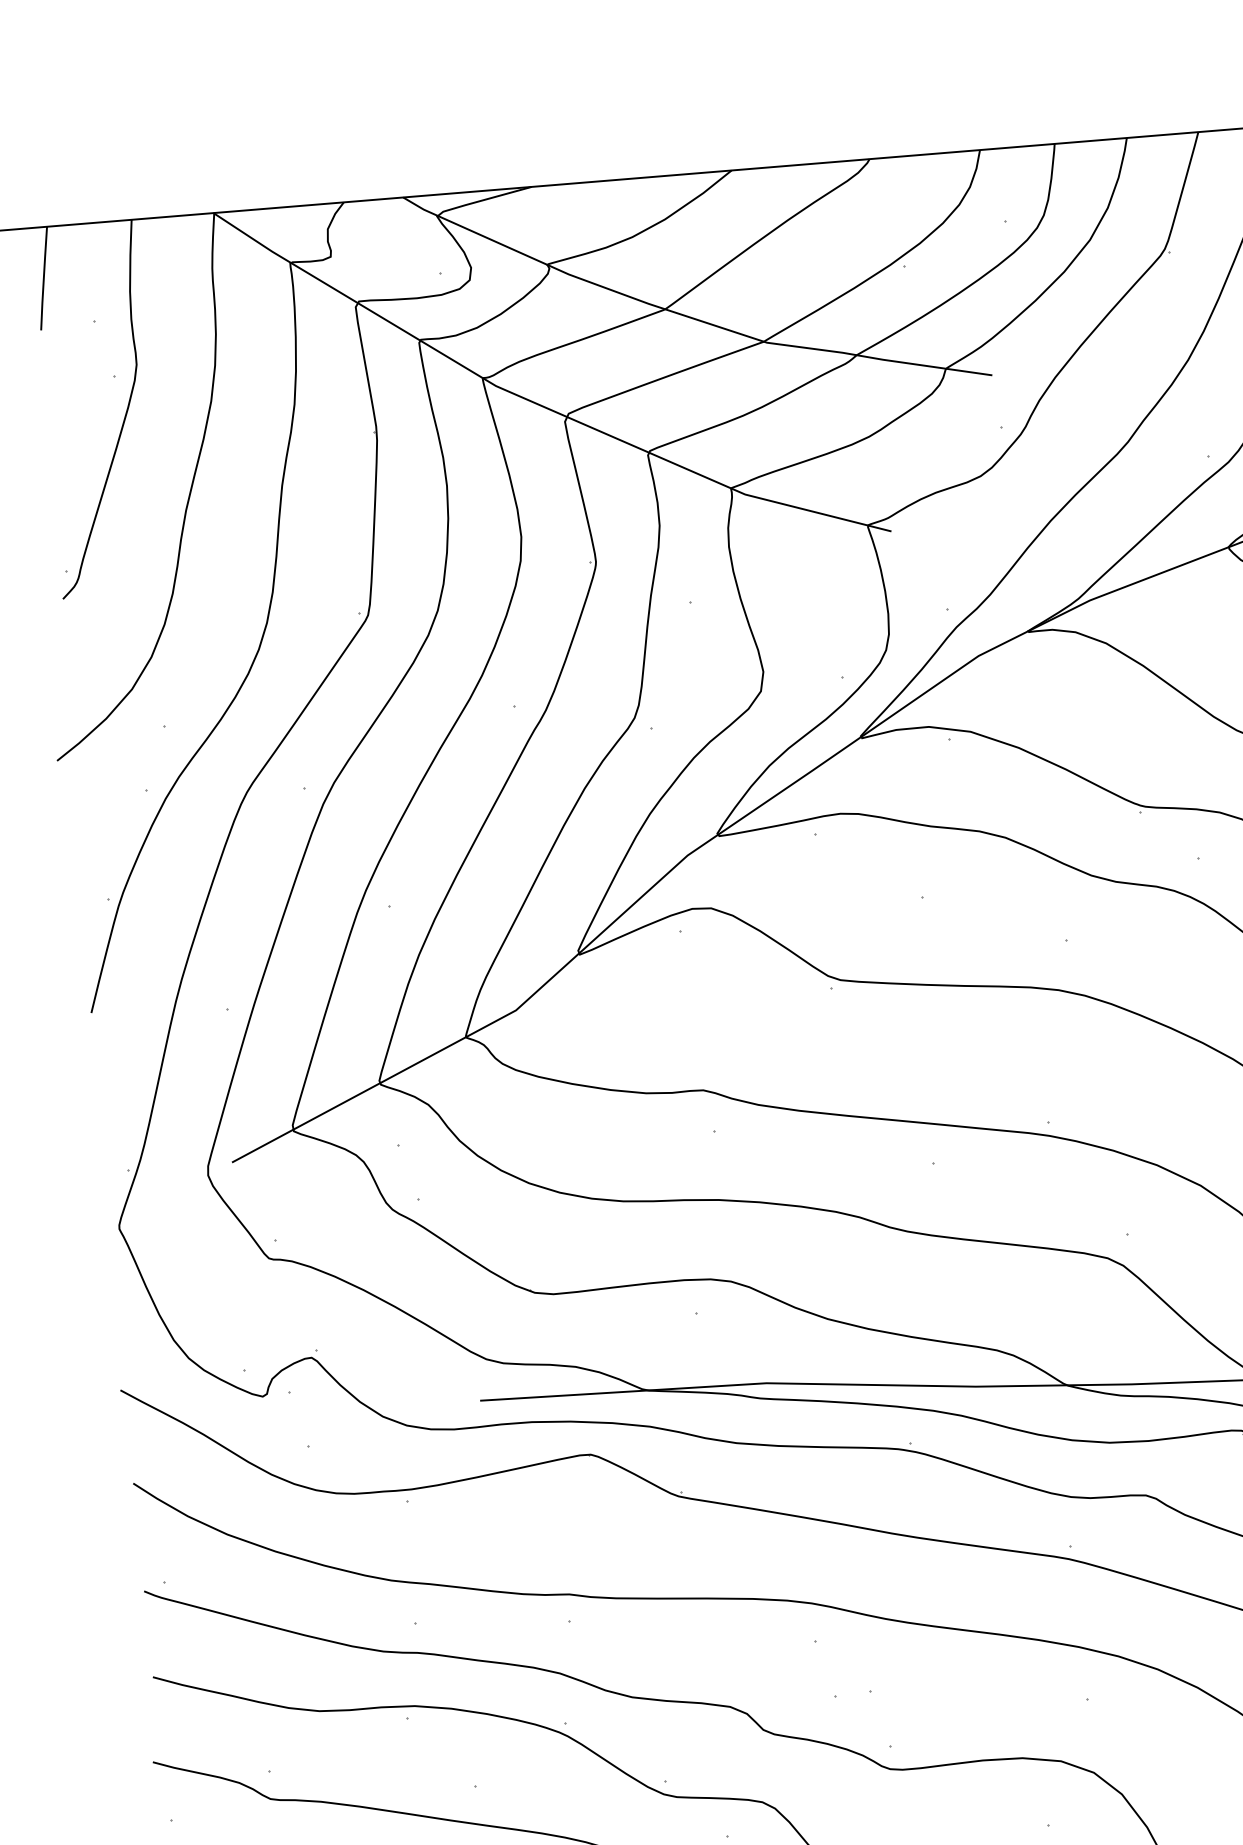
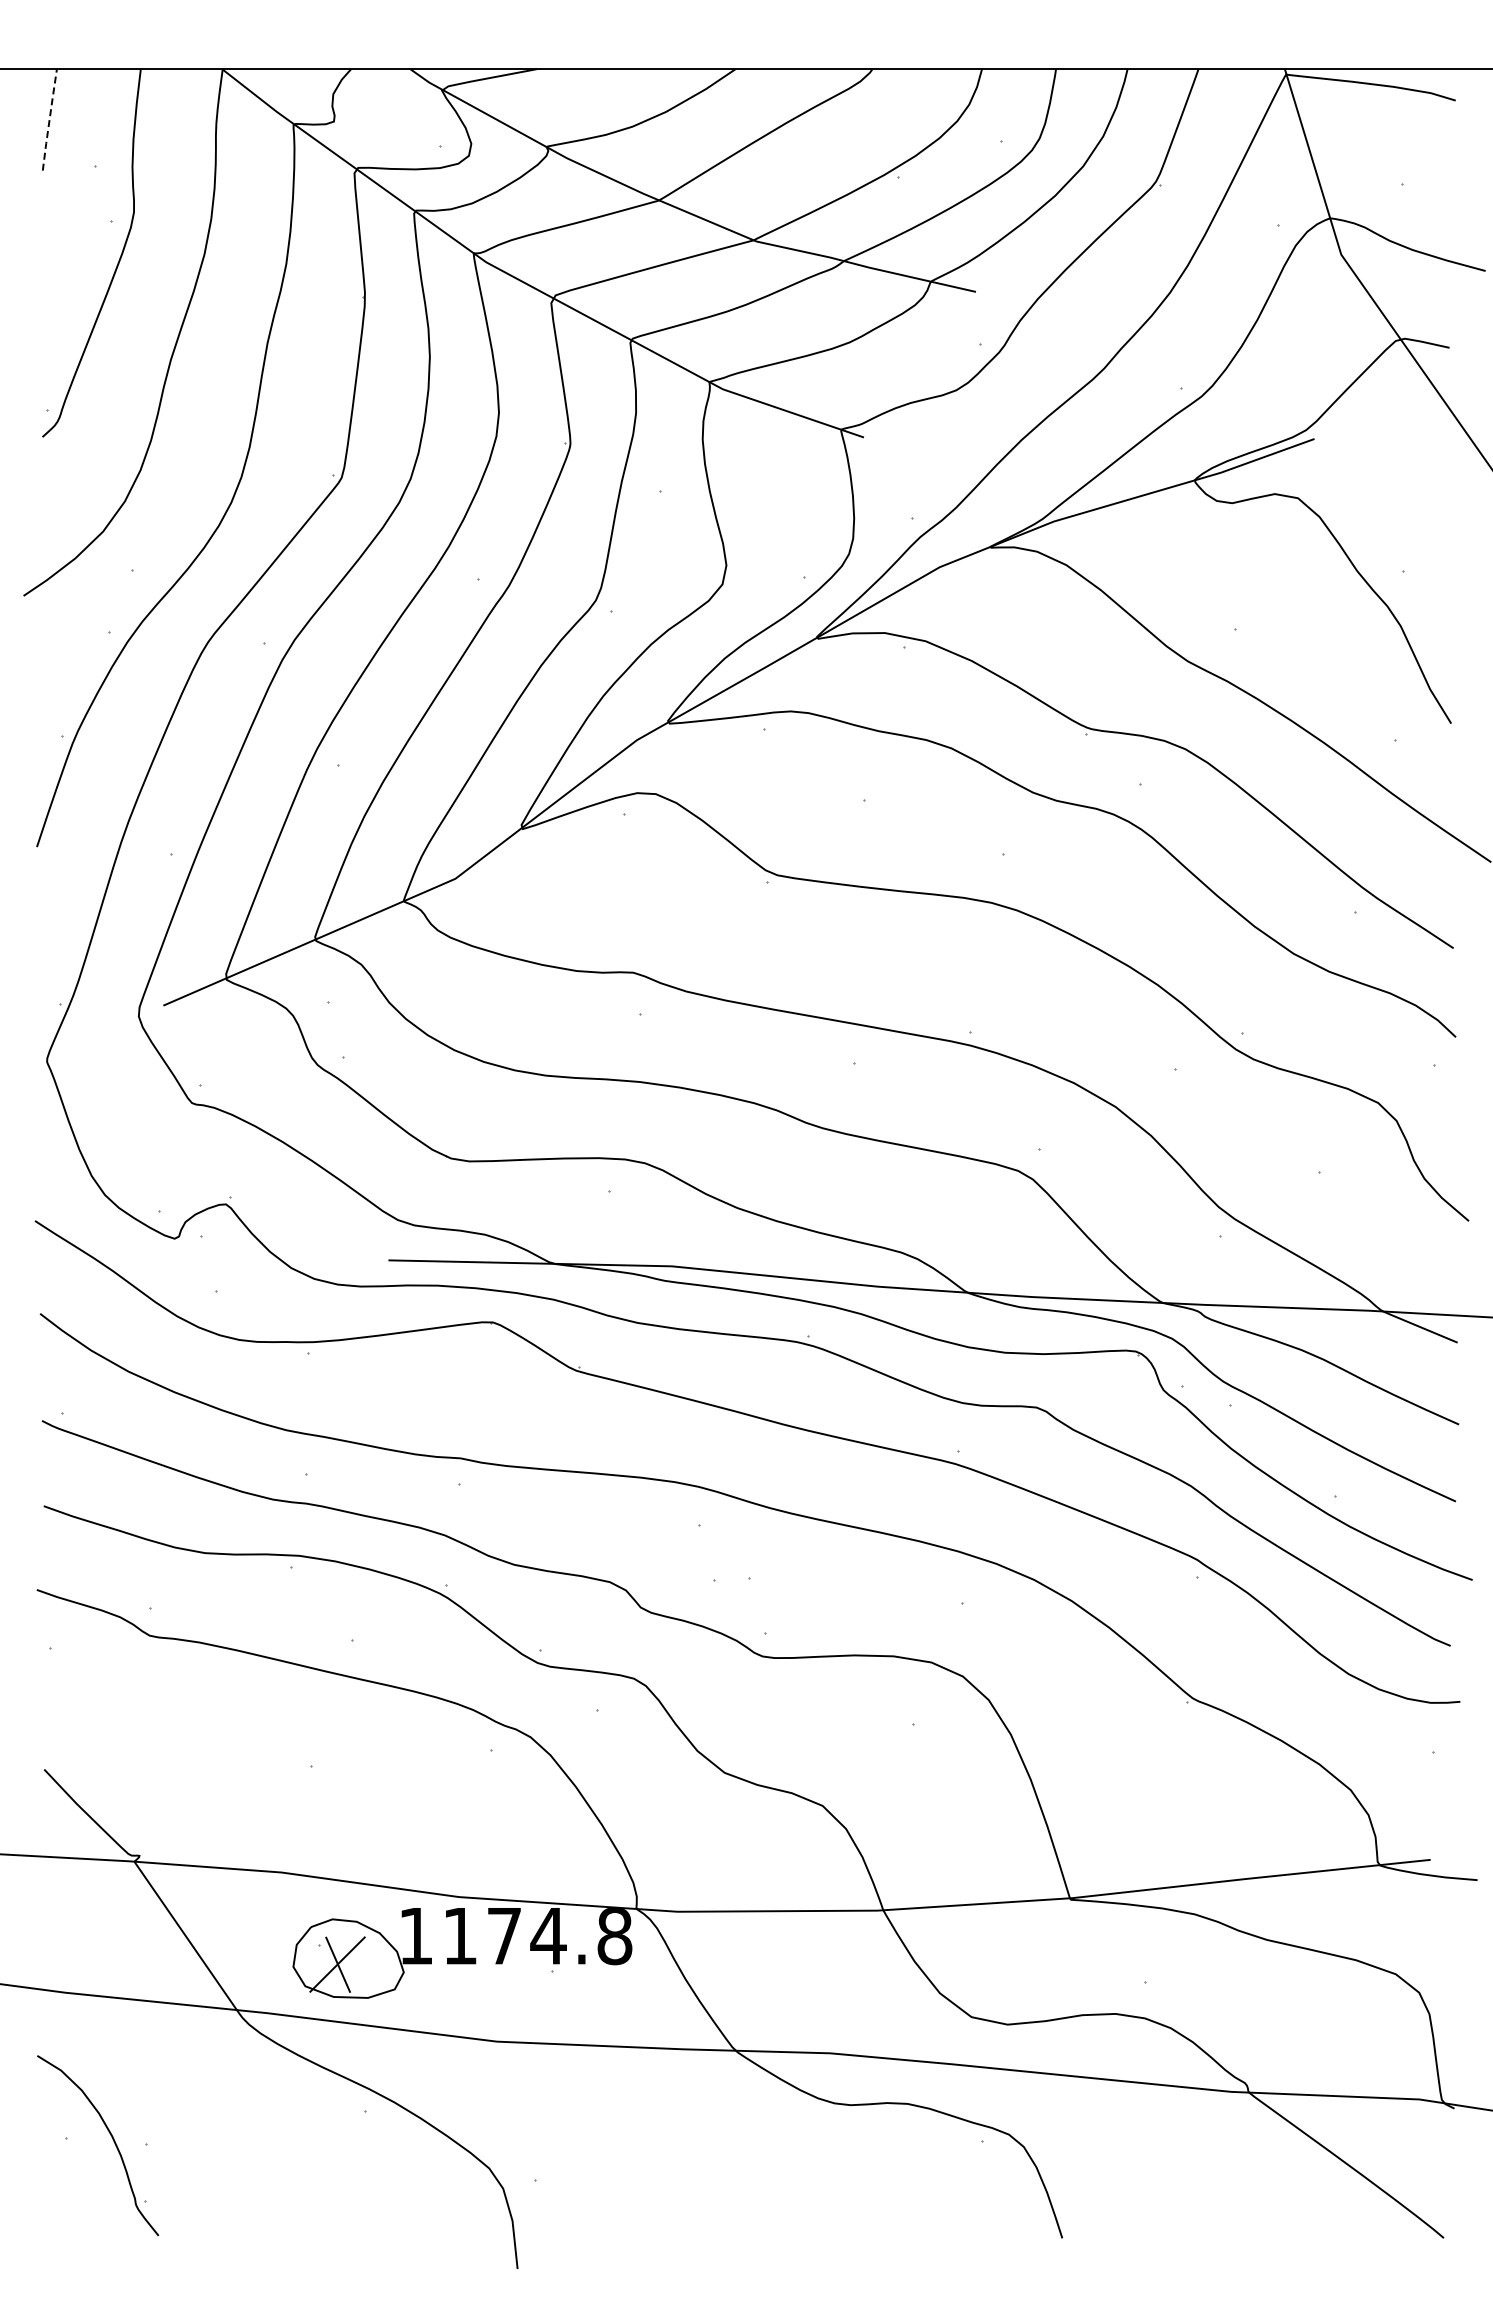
line: (43, 279) -> (49, 120), solid -> dashed

